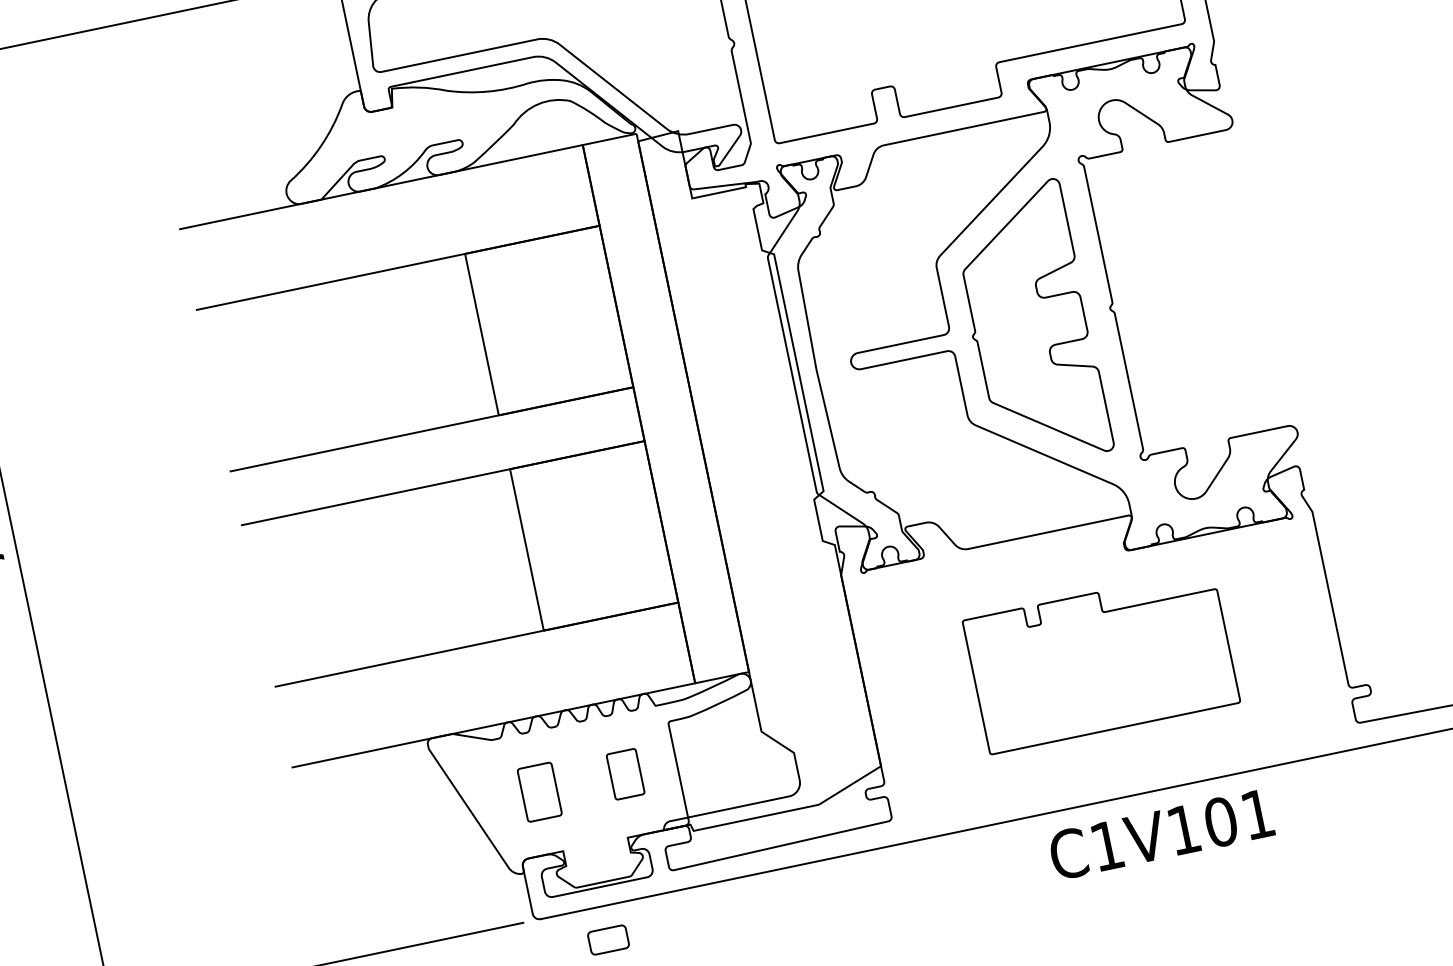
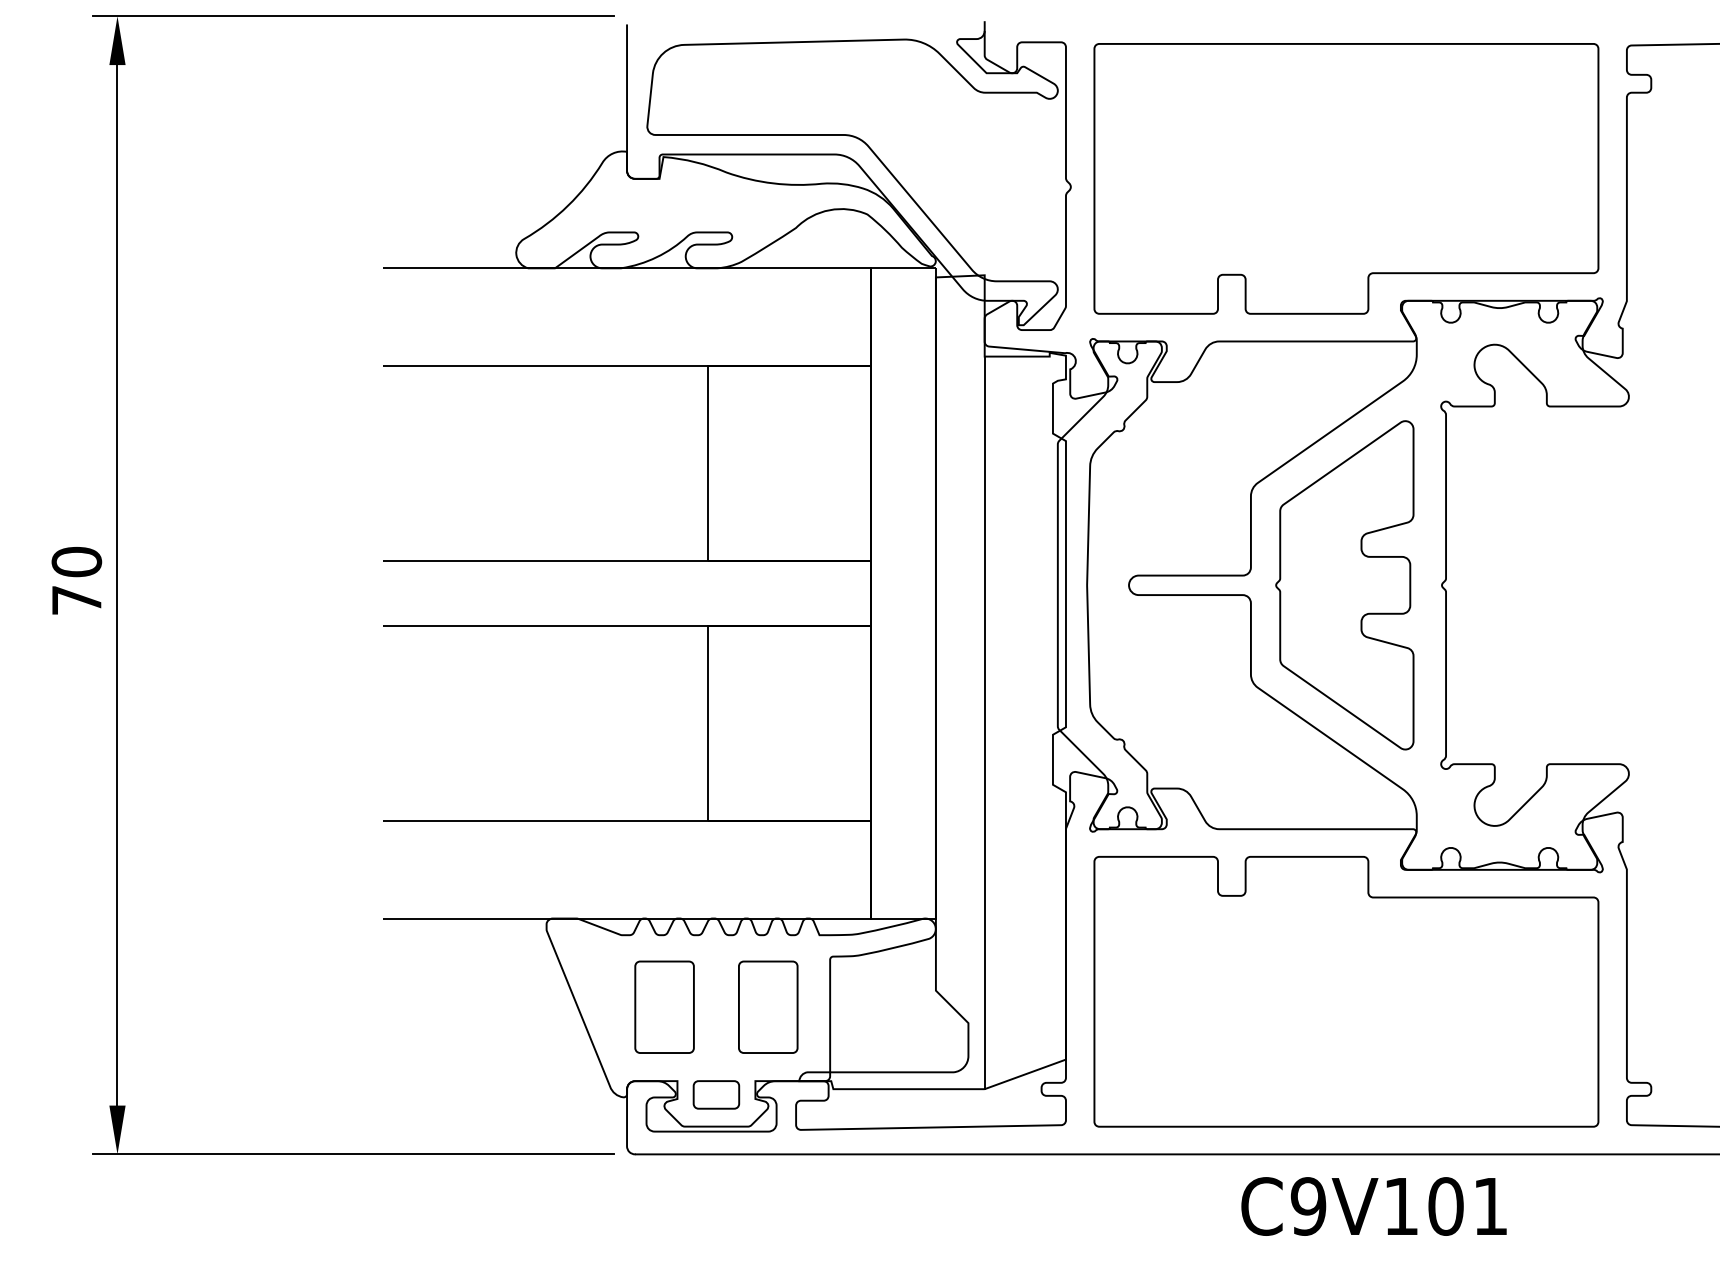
line: (755, 501) -> (984, 722), added
part: (1101, 661) -> (1346, 991), size x1.67
part: (625, 773) -> (768, 1006), size x1.67
part: (539, 791) -> (664, 1006), size x1.43
text: (1107, 845) -> (1308, 1206), C1V101 -> C9V101
part: (608, 939) -> (716, 1094), moved

